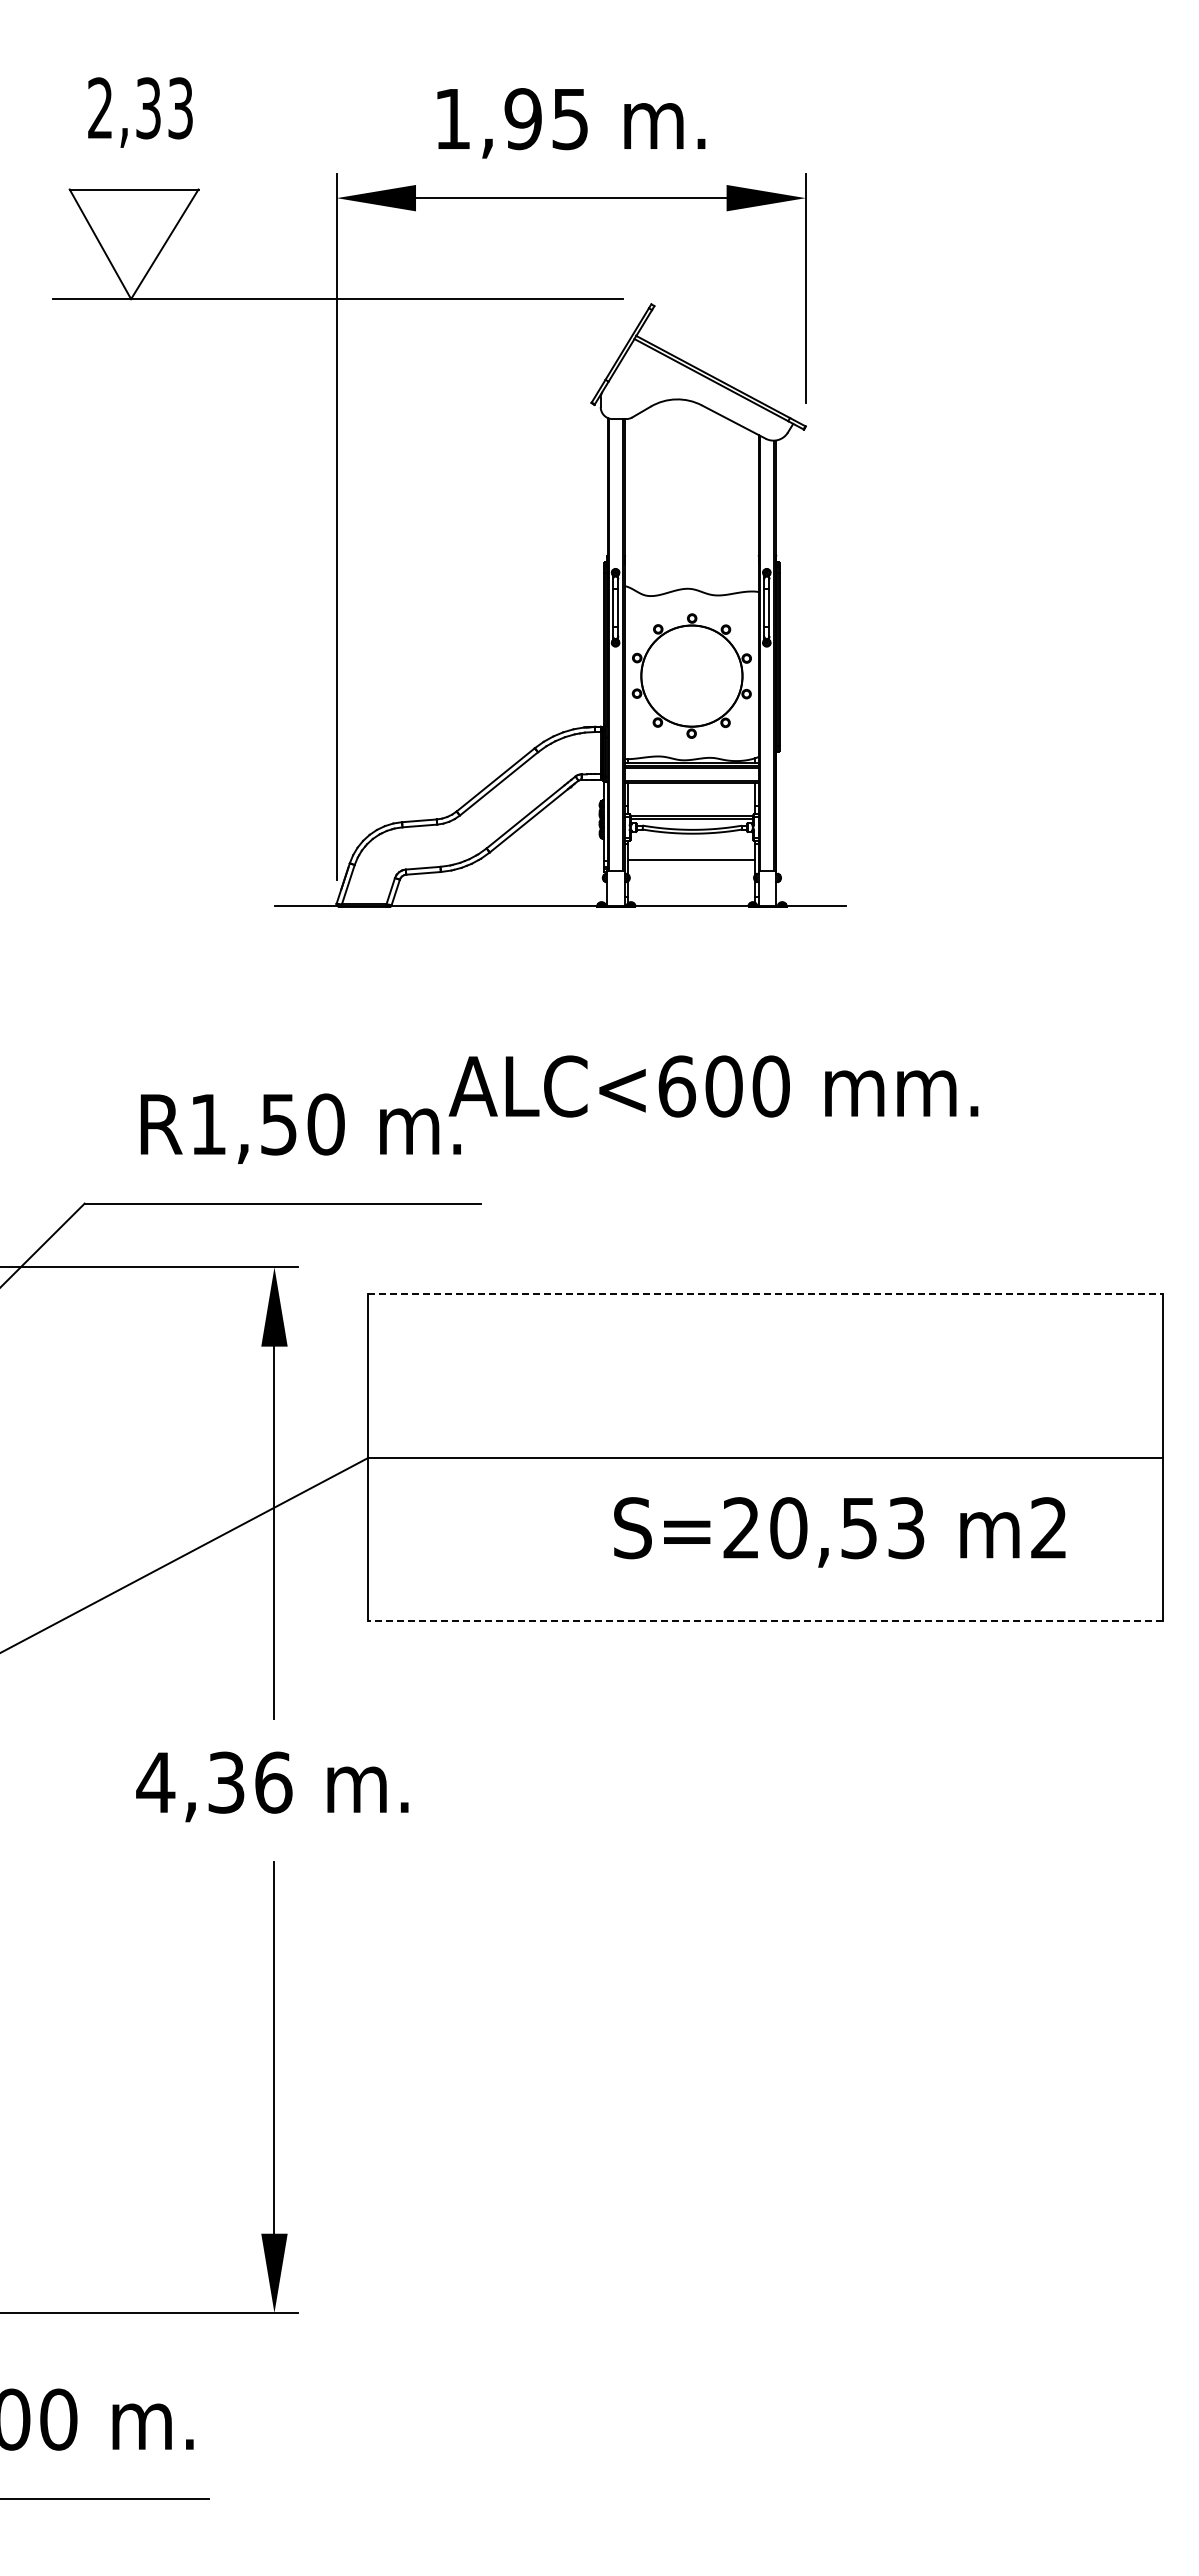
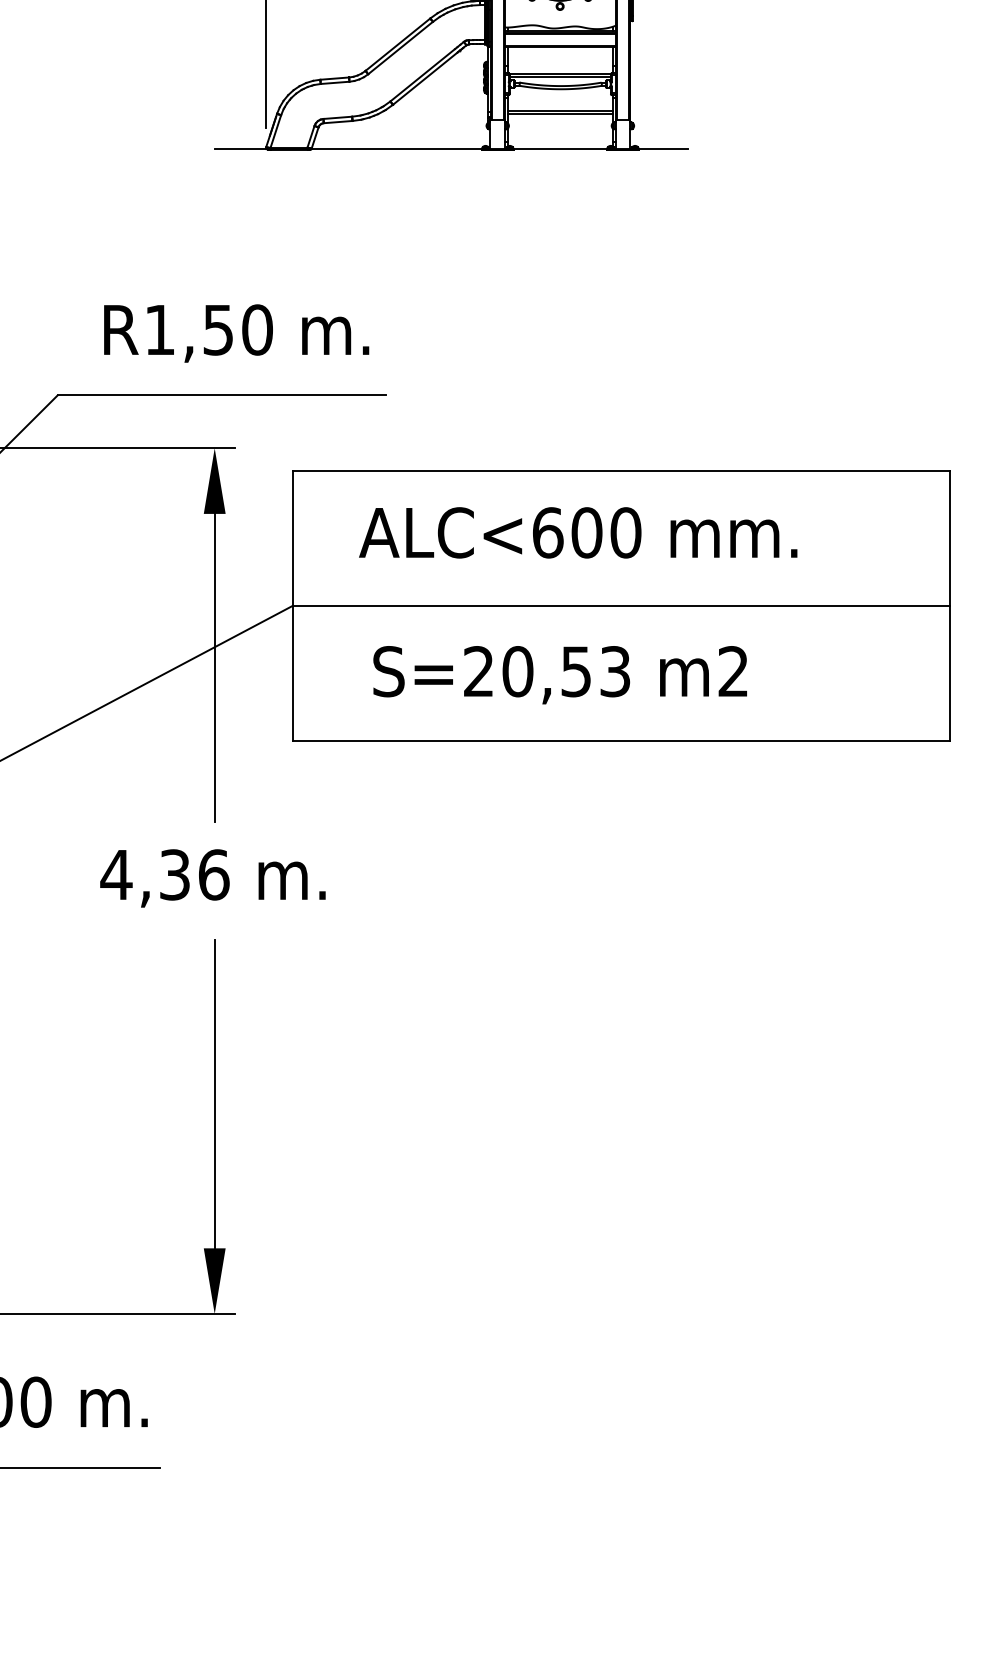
line: (691, 863) -> (559, 113), added
text: (713, 1086) -> (578, 532), moved
line: (766, 1294) -> (622, 470), dashed -> solid
text: (839, 1532) -> (559, 675), moved
line: (765, 1621) -> (621, 741), dashed -> solid

